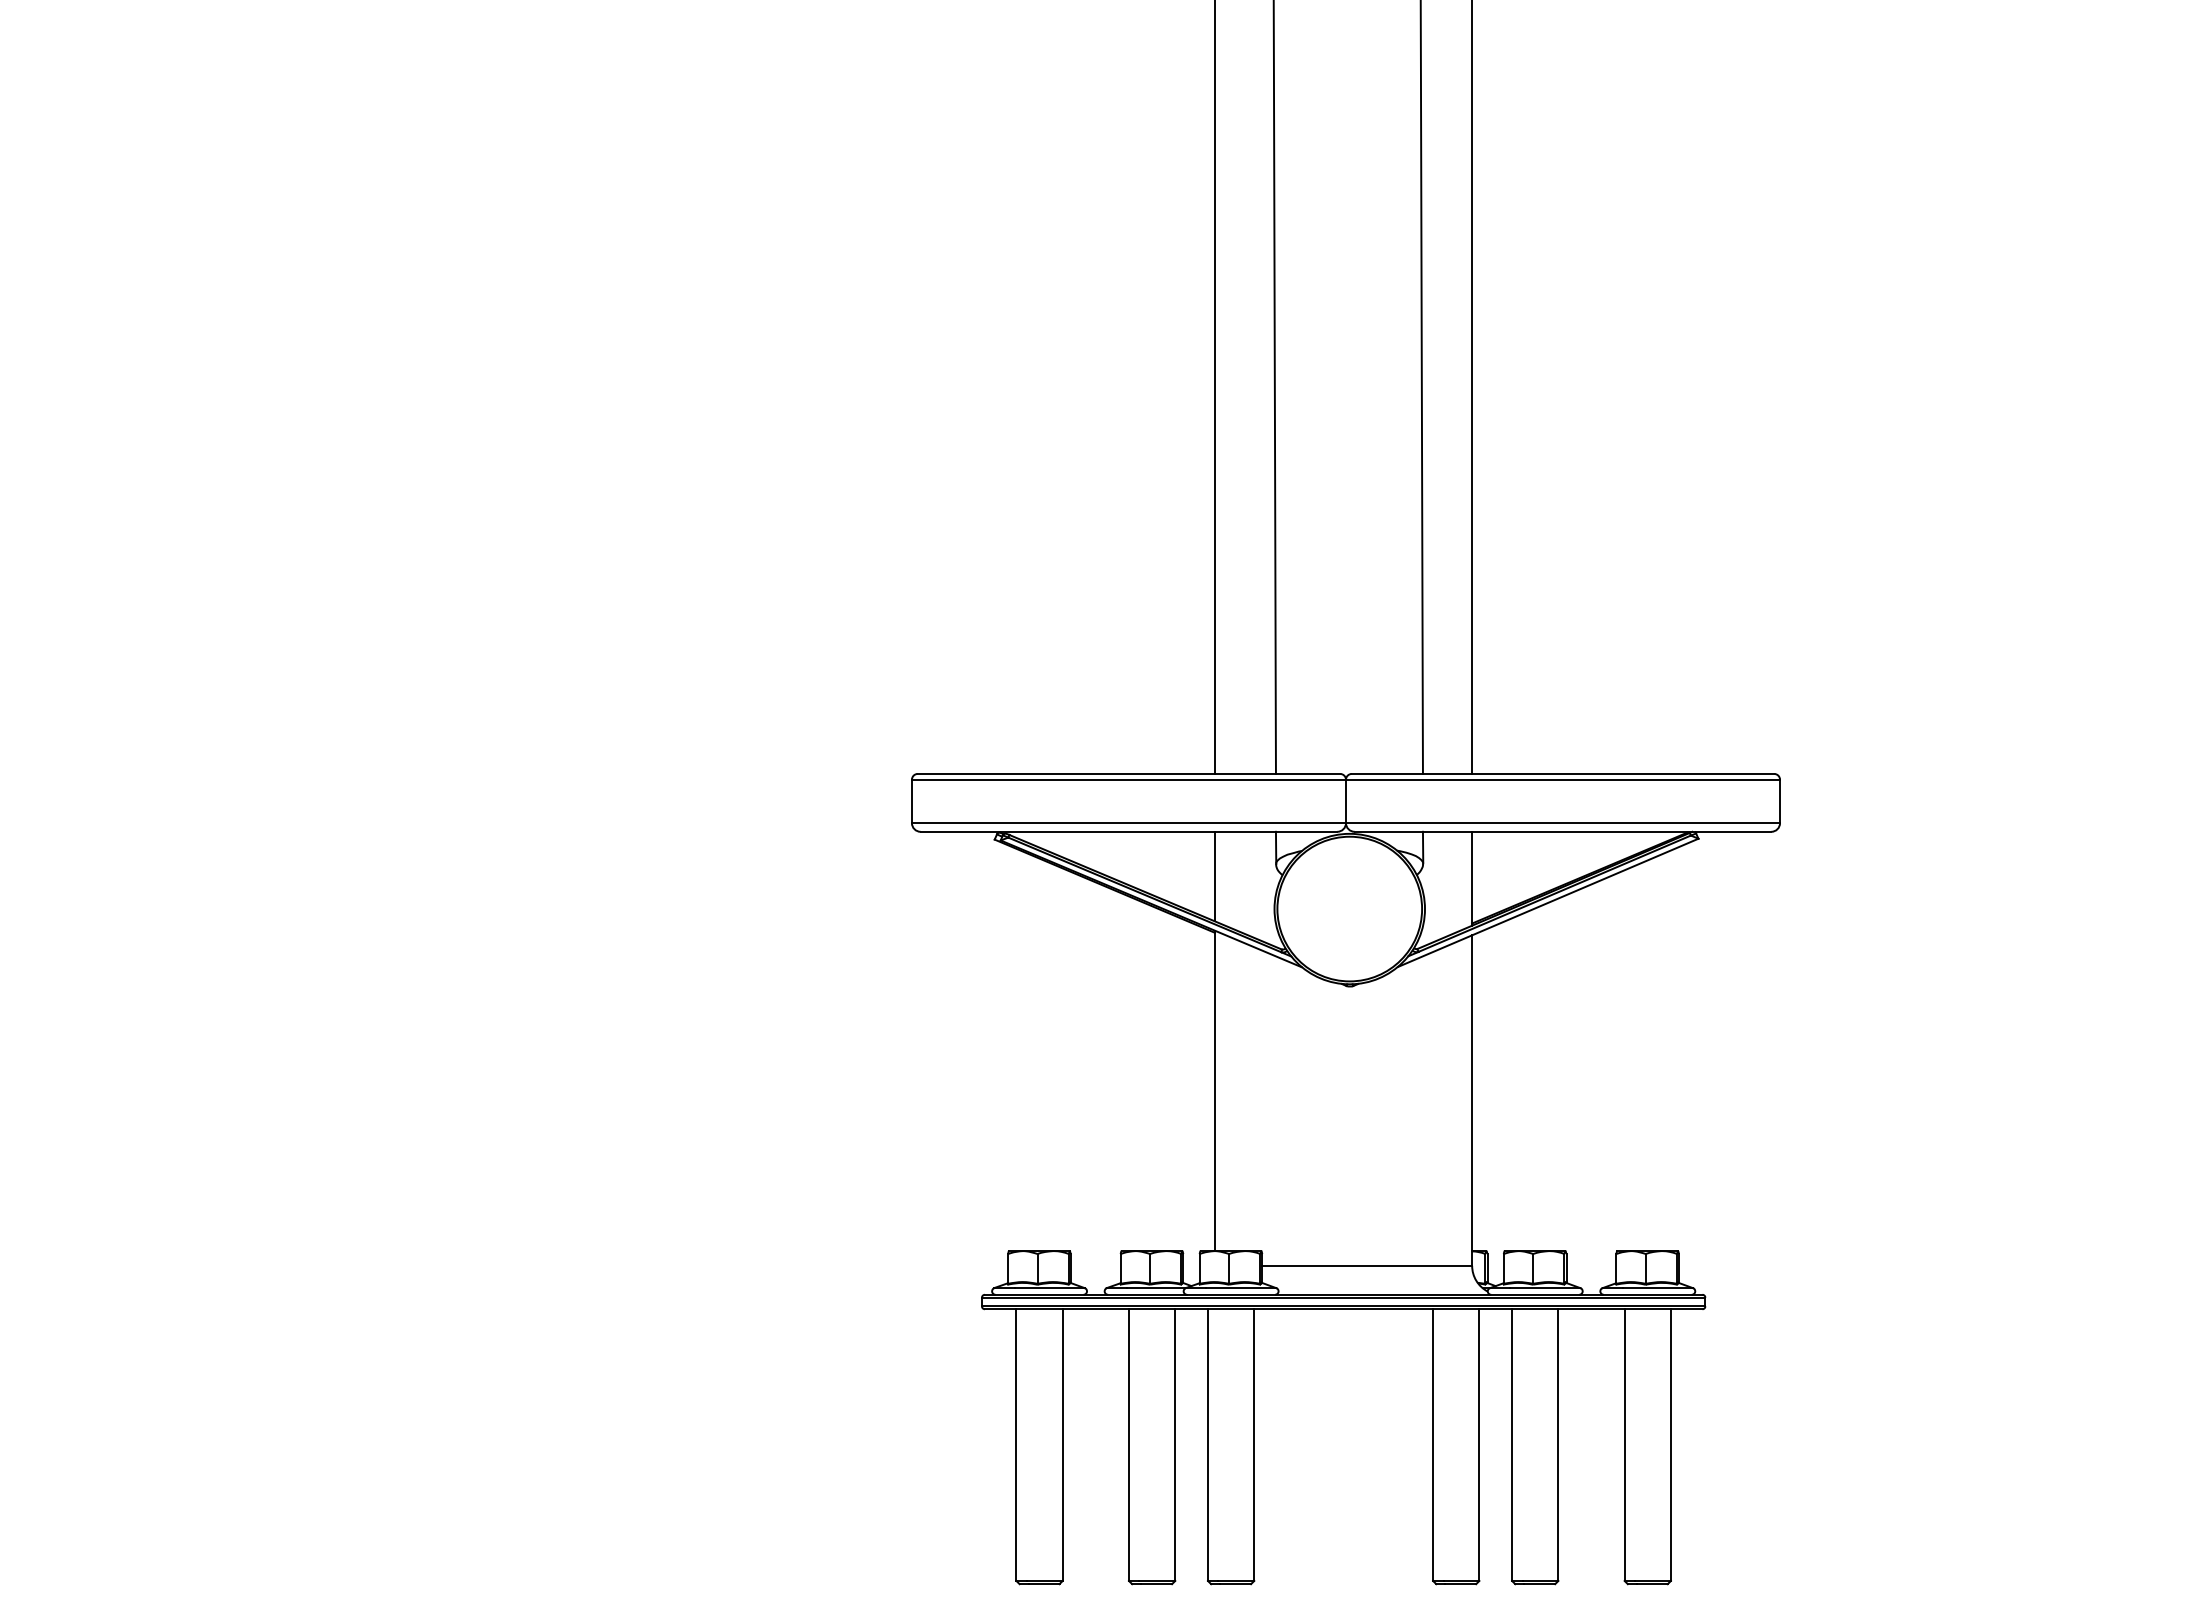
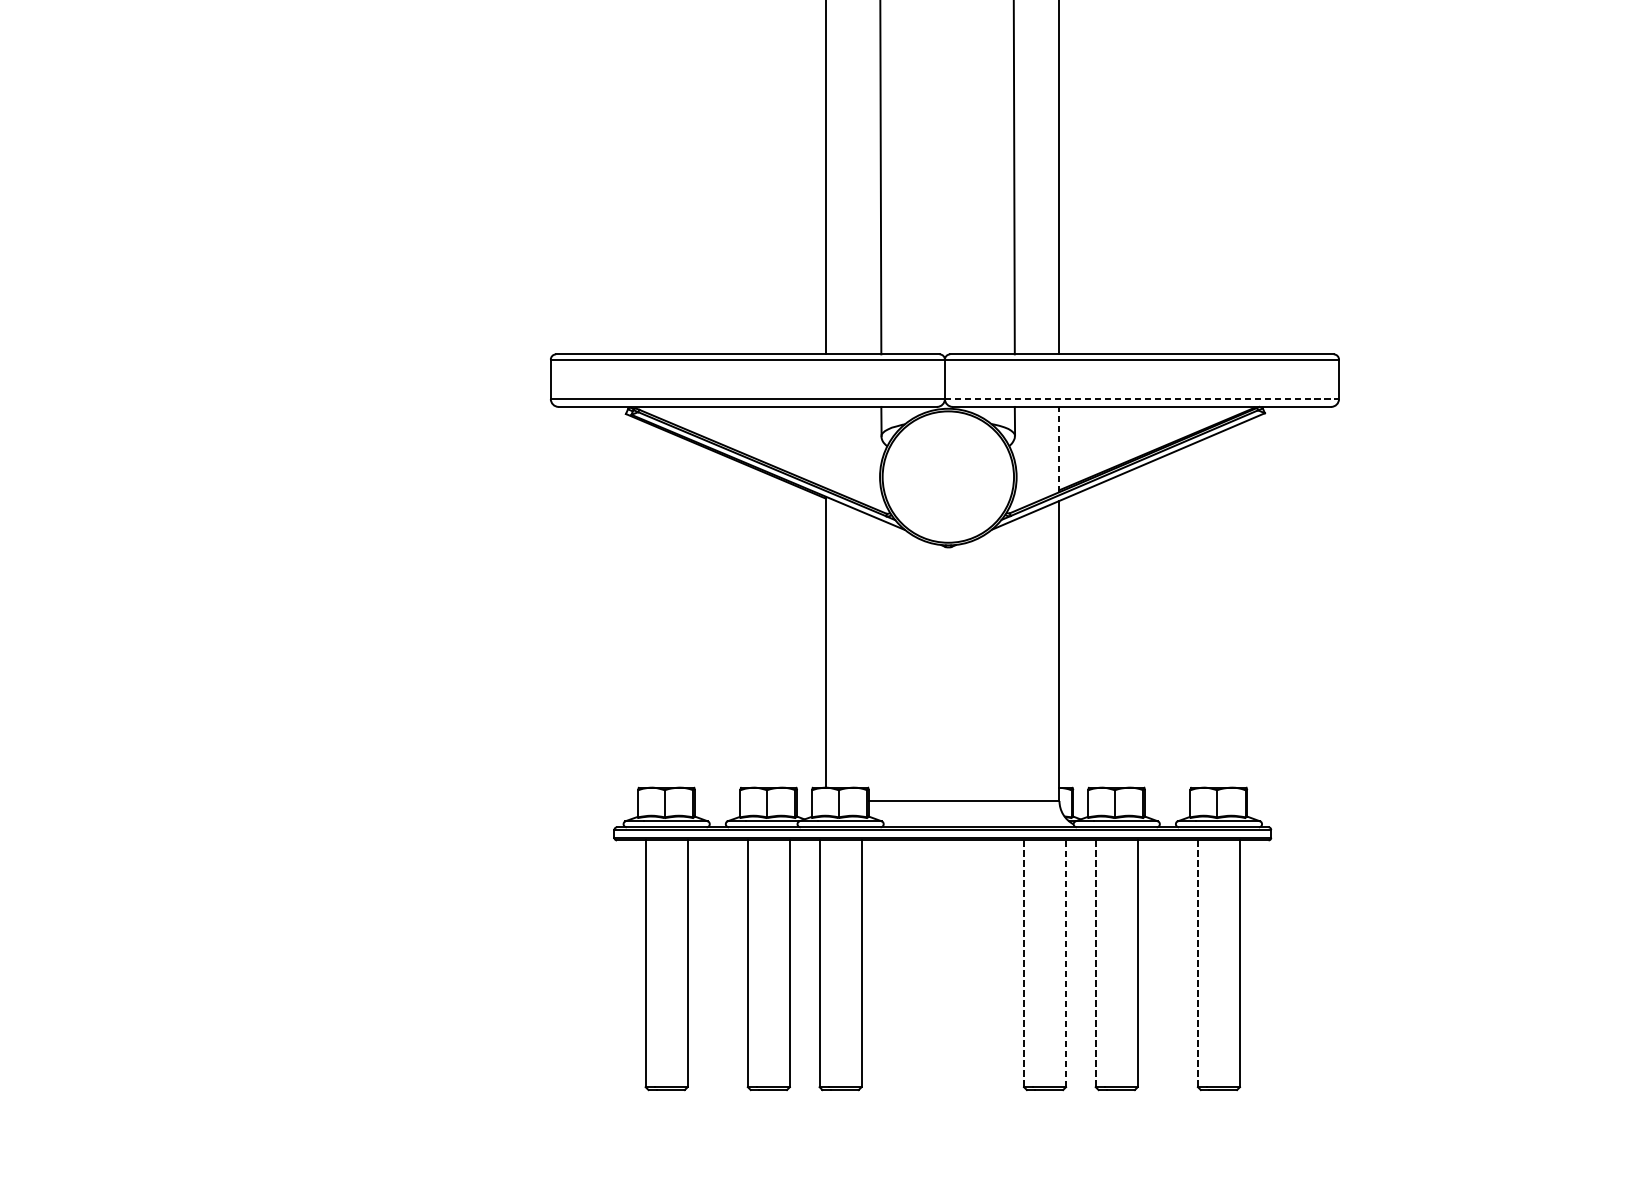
line: (1563, 823) -> (1142, 399), solid -> dashed
line: (1214, 876) -> (825, 447), removed
line: (1472, 878) -> (1059, 449), solid -> dashed
line: (1433, 1445) -> (1024, 964), solid -> dashed
line: (1479, 1445) -> (1066, 964), solid -> dashed
line: (1512, 1445) -> (1096, 964), solid -> dashed
line: (1624, 1445) -> (1197, 964), solid -> dashed

